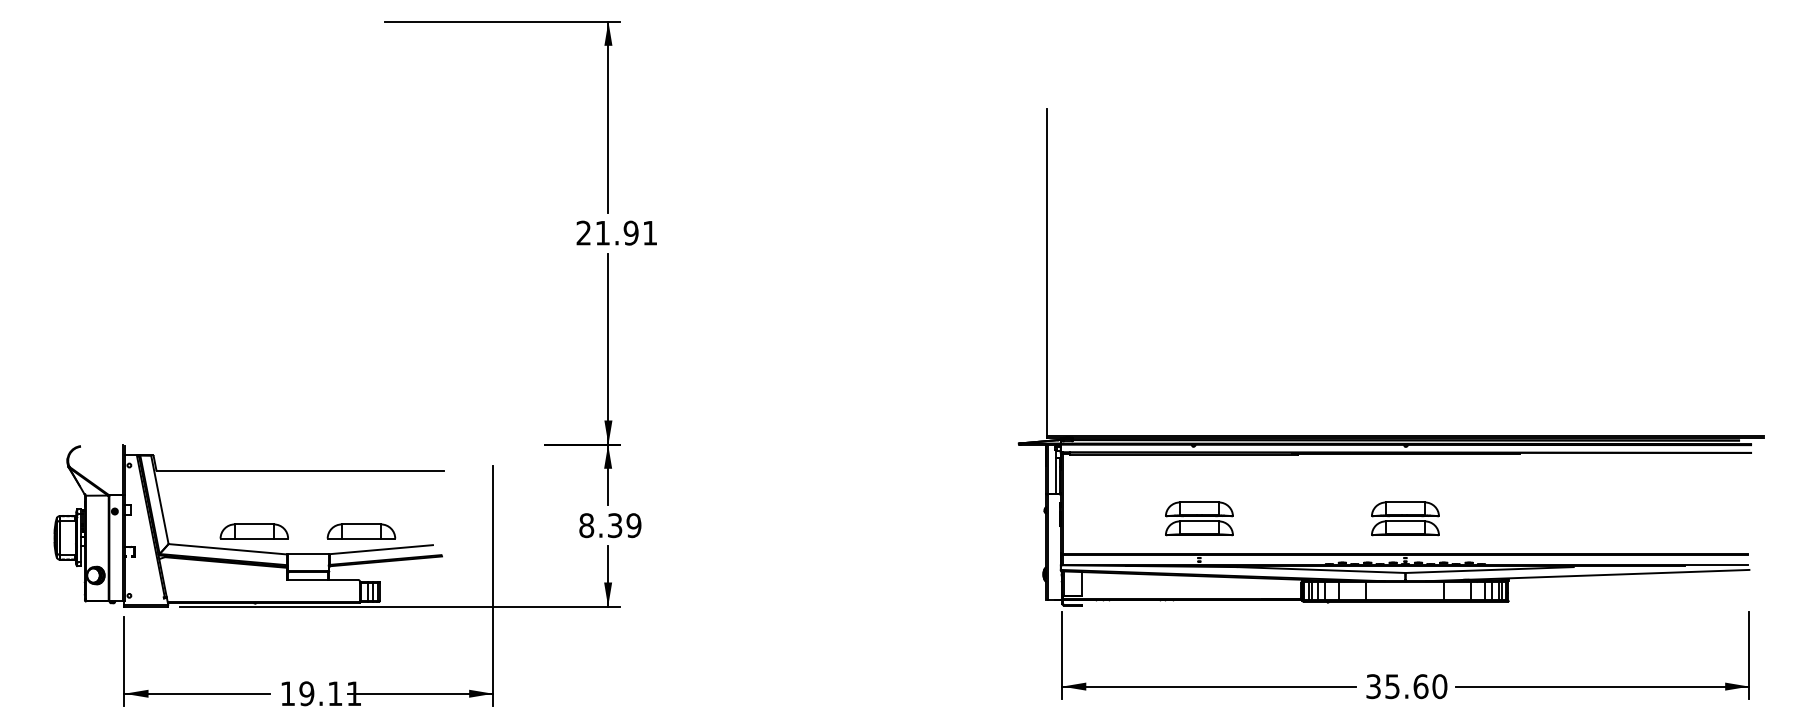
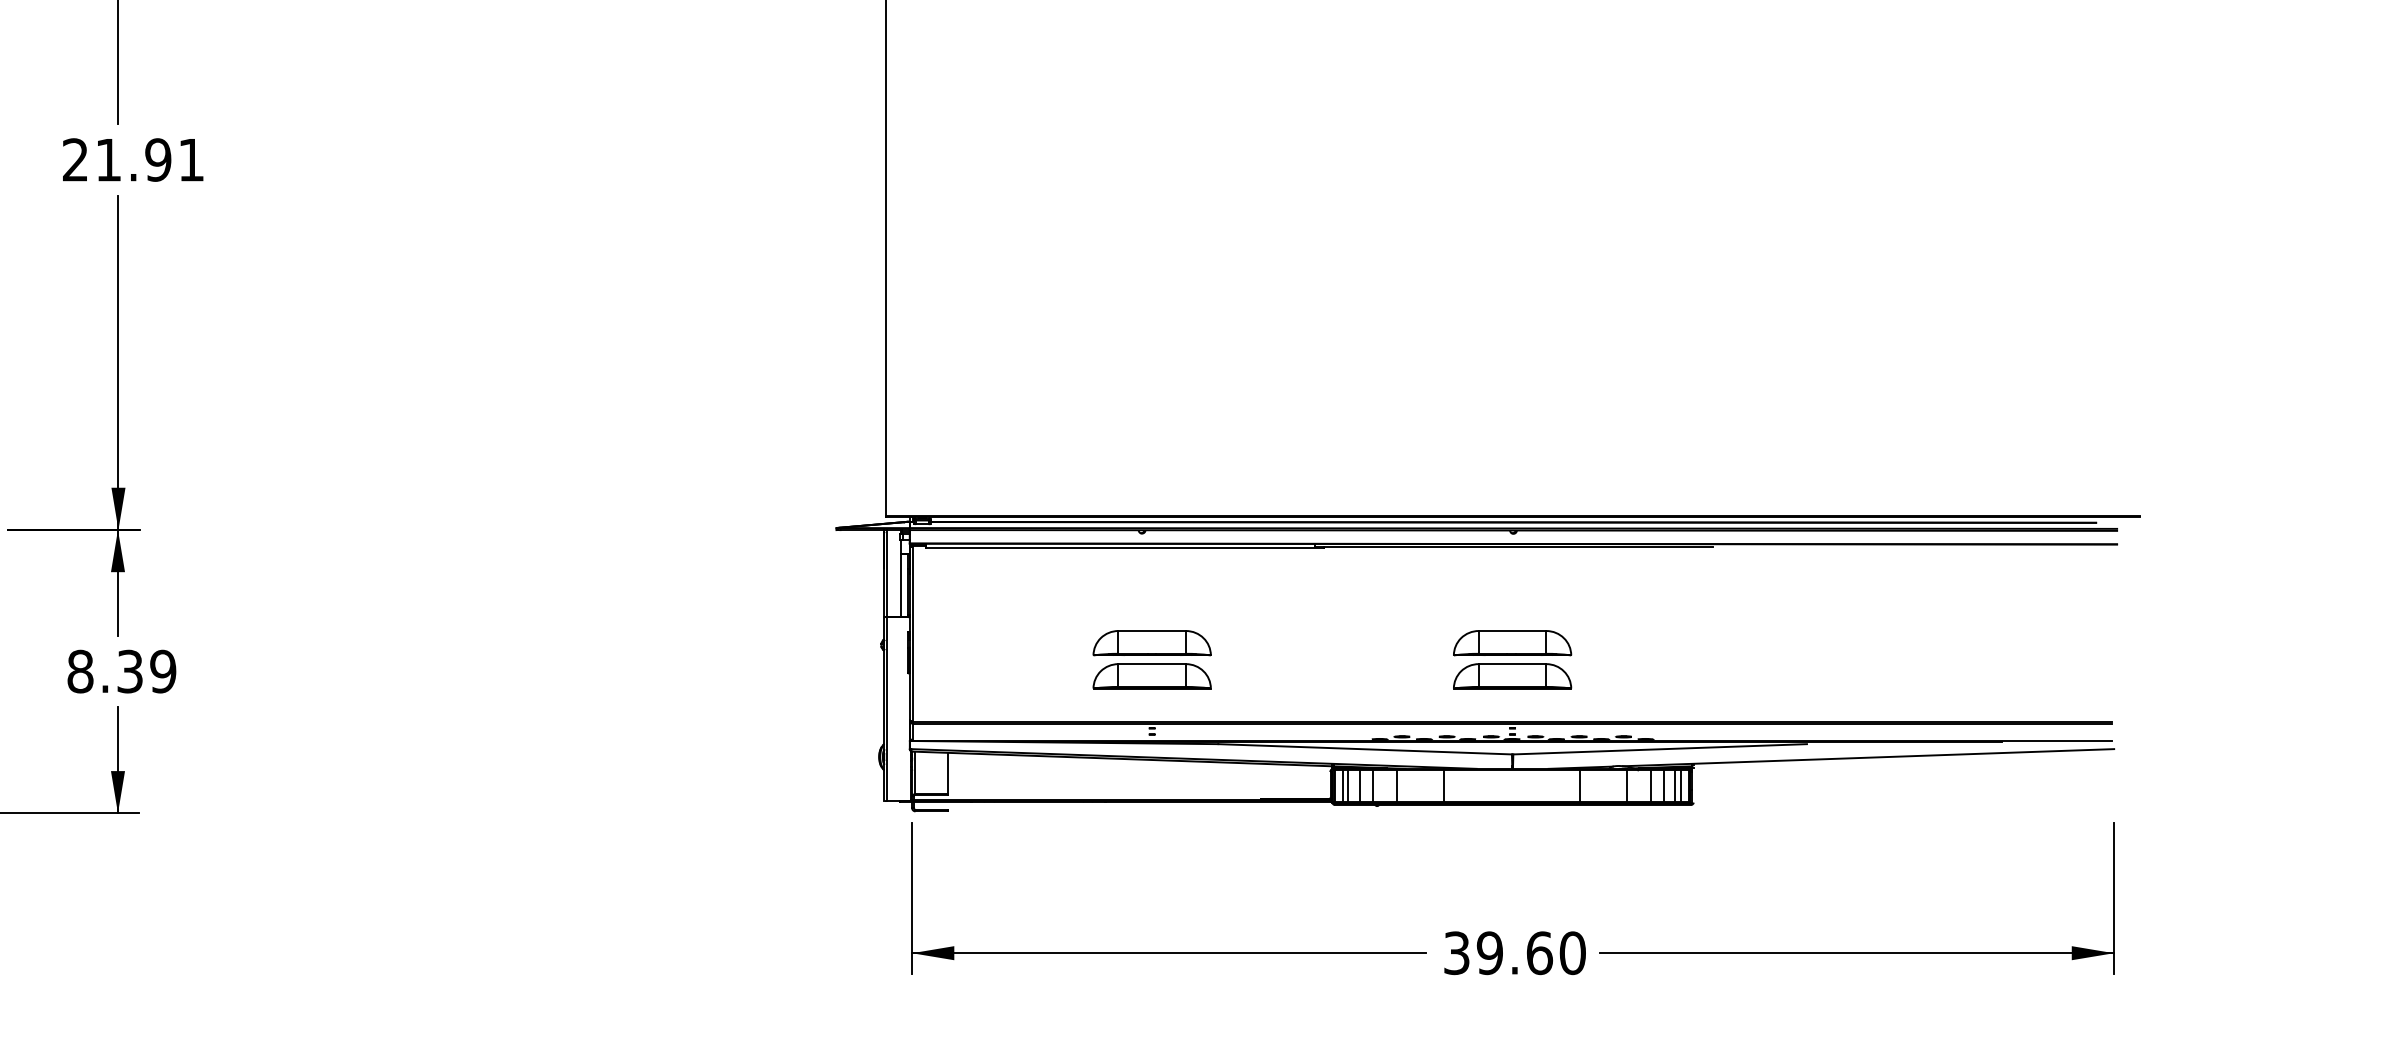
text: (1392, 686) -> (1489, 952), 35.60 -> 39.60

